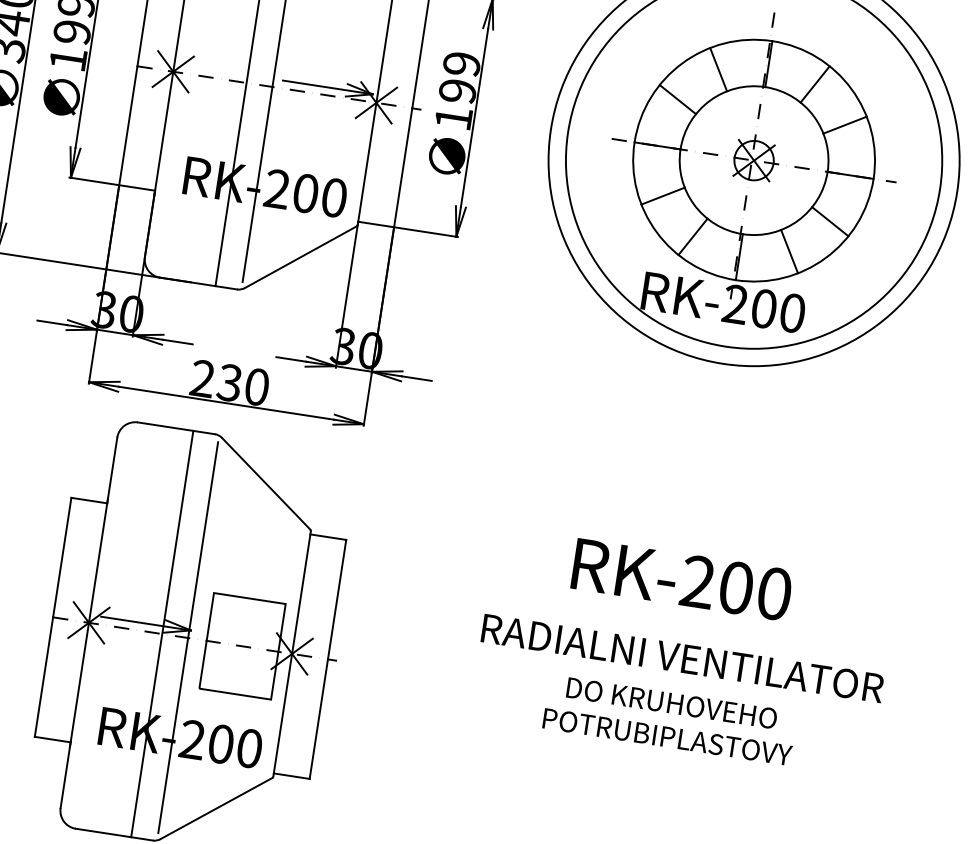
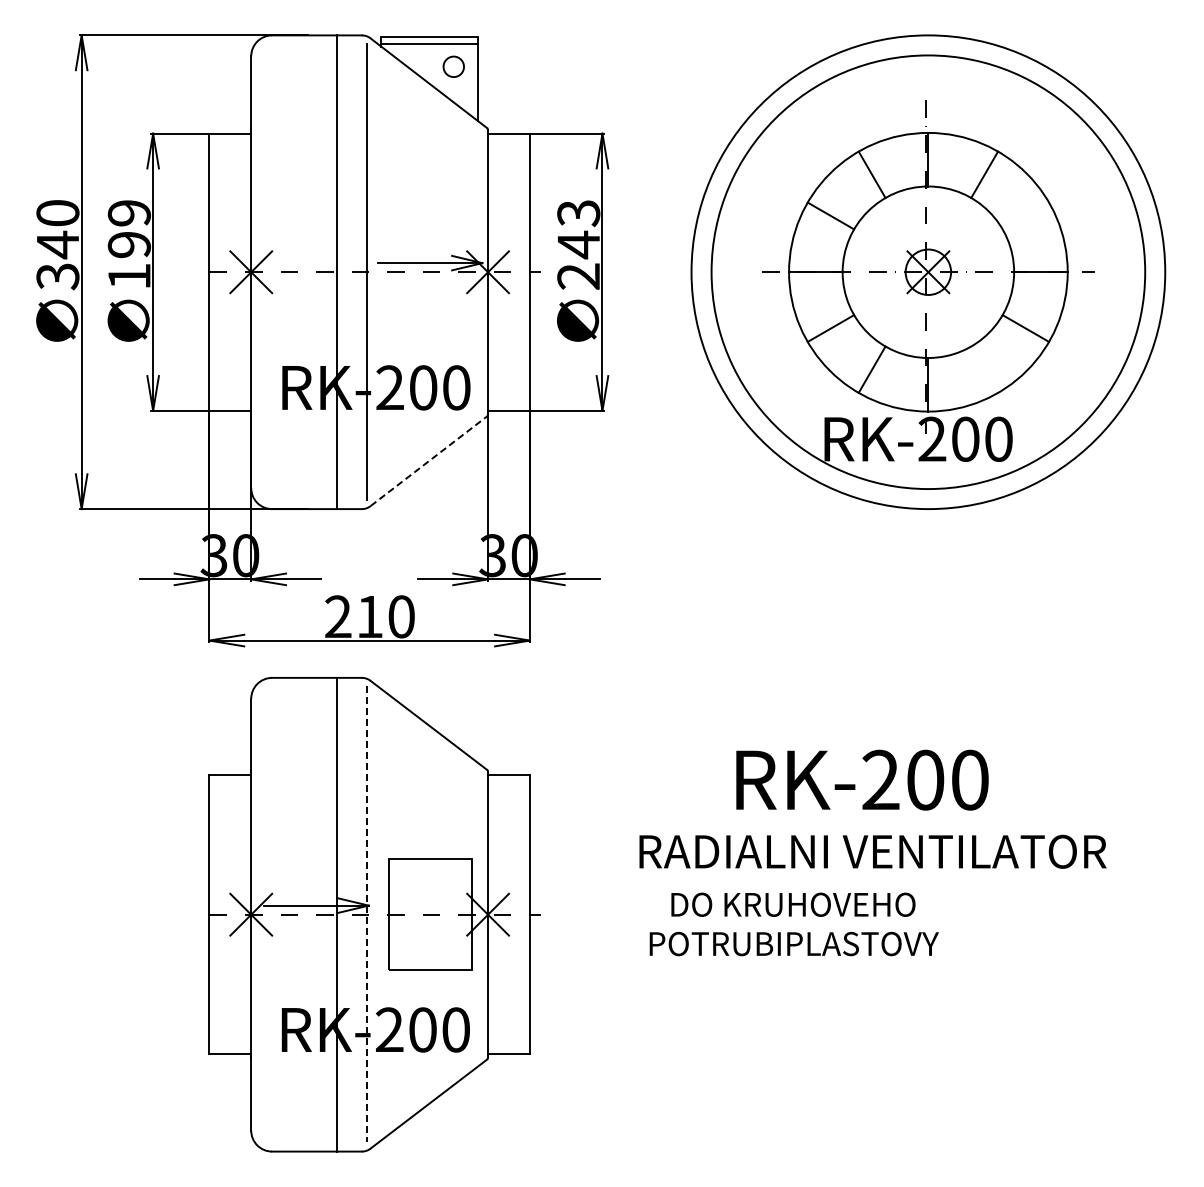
text: (457, 90) -> (578, 244), 199 -> 243
line: (844, 124) -> (1025, 215), removed
line: (789, 251) -> (984, 369), removed
line: (301, 256) -> (429, 460), solid -> dashed
text: (229, 382) -> (369, 616), 230 -> 210
text: (682, 579) -> (862, 779), moved
line: (187, 637) -> (366, 914), solid -> dashed
text: (682, 658) -> (872, 851), moved
text: (669, 720) -> (793, 924), moved

